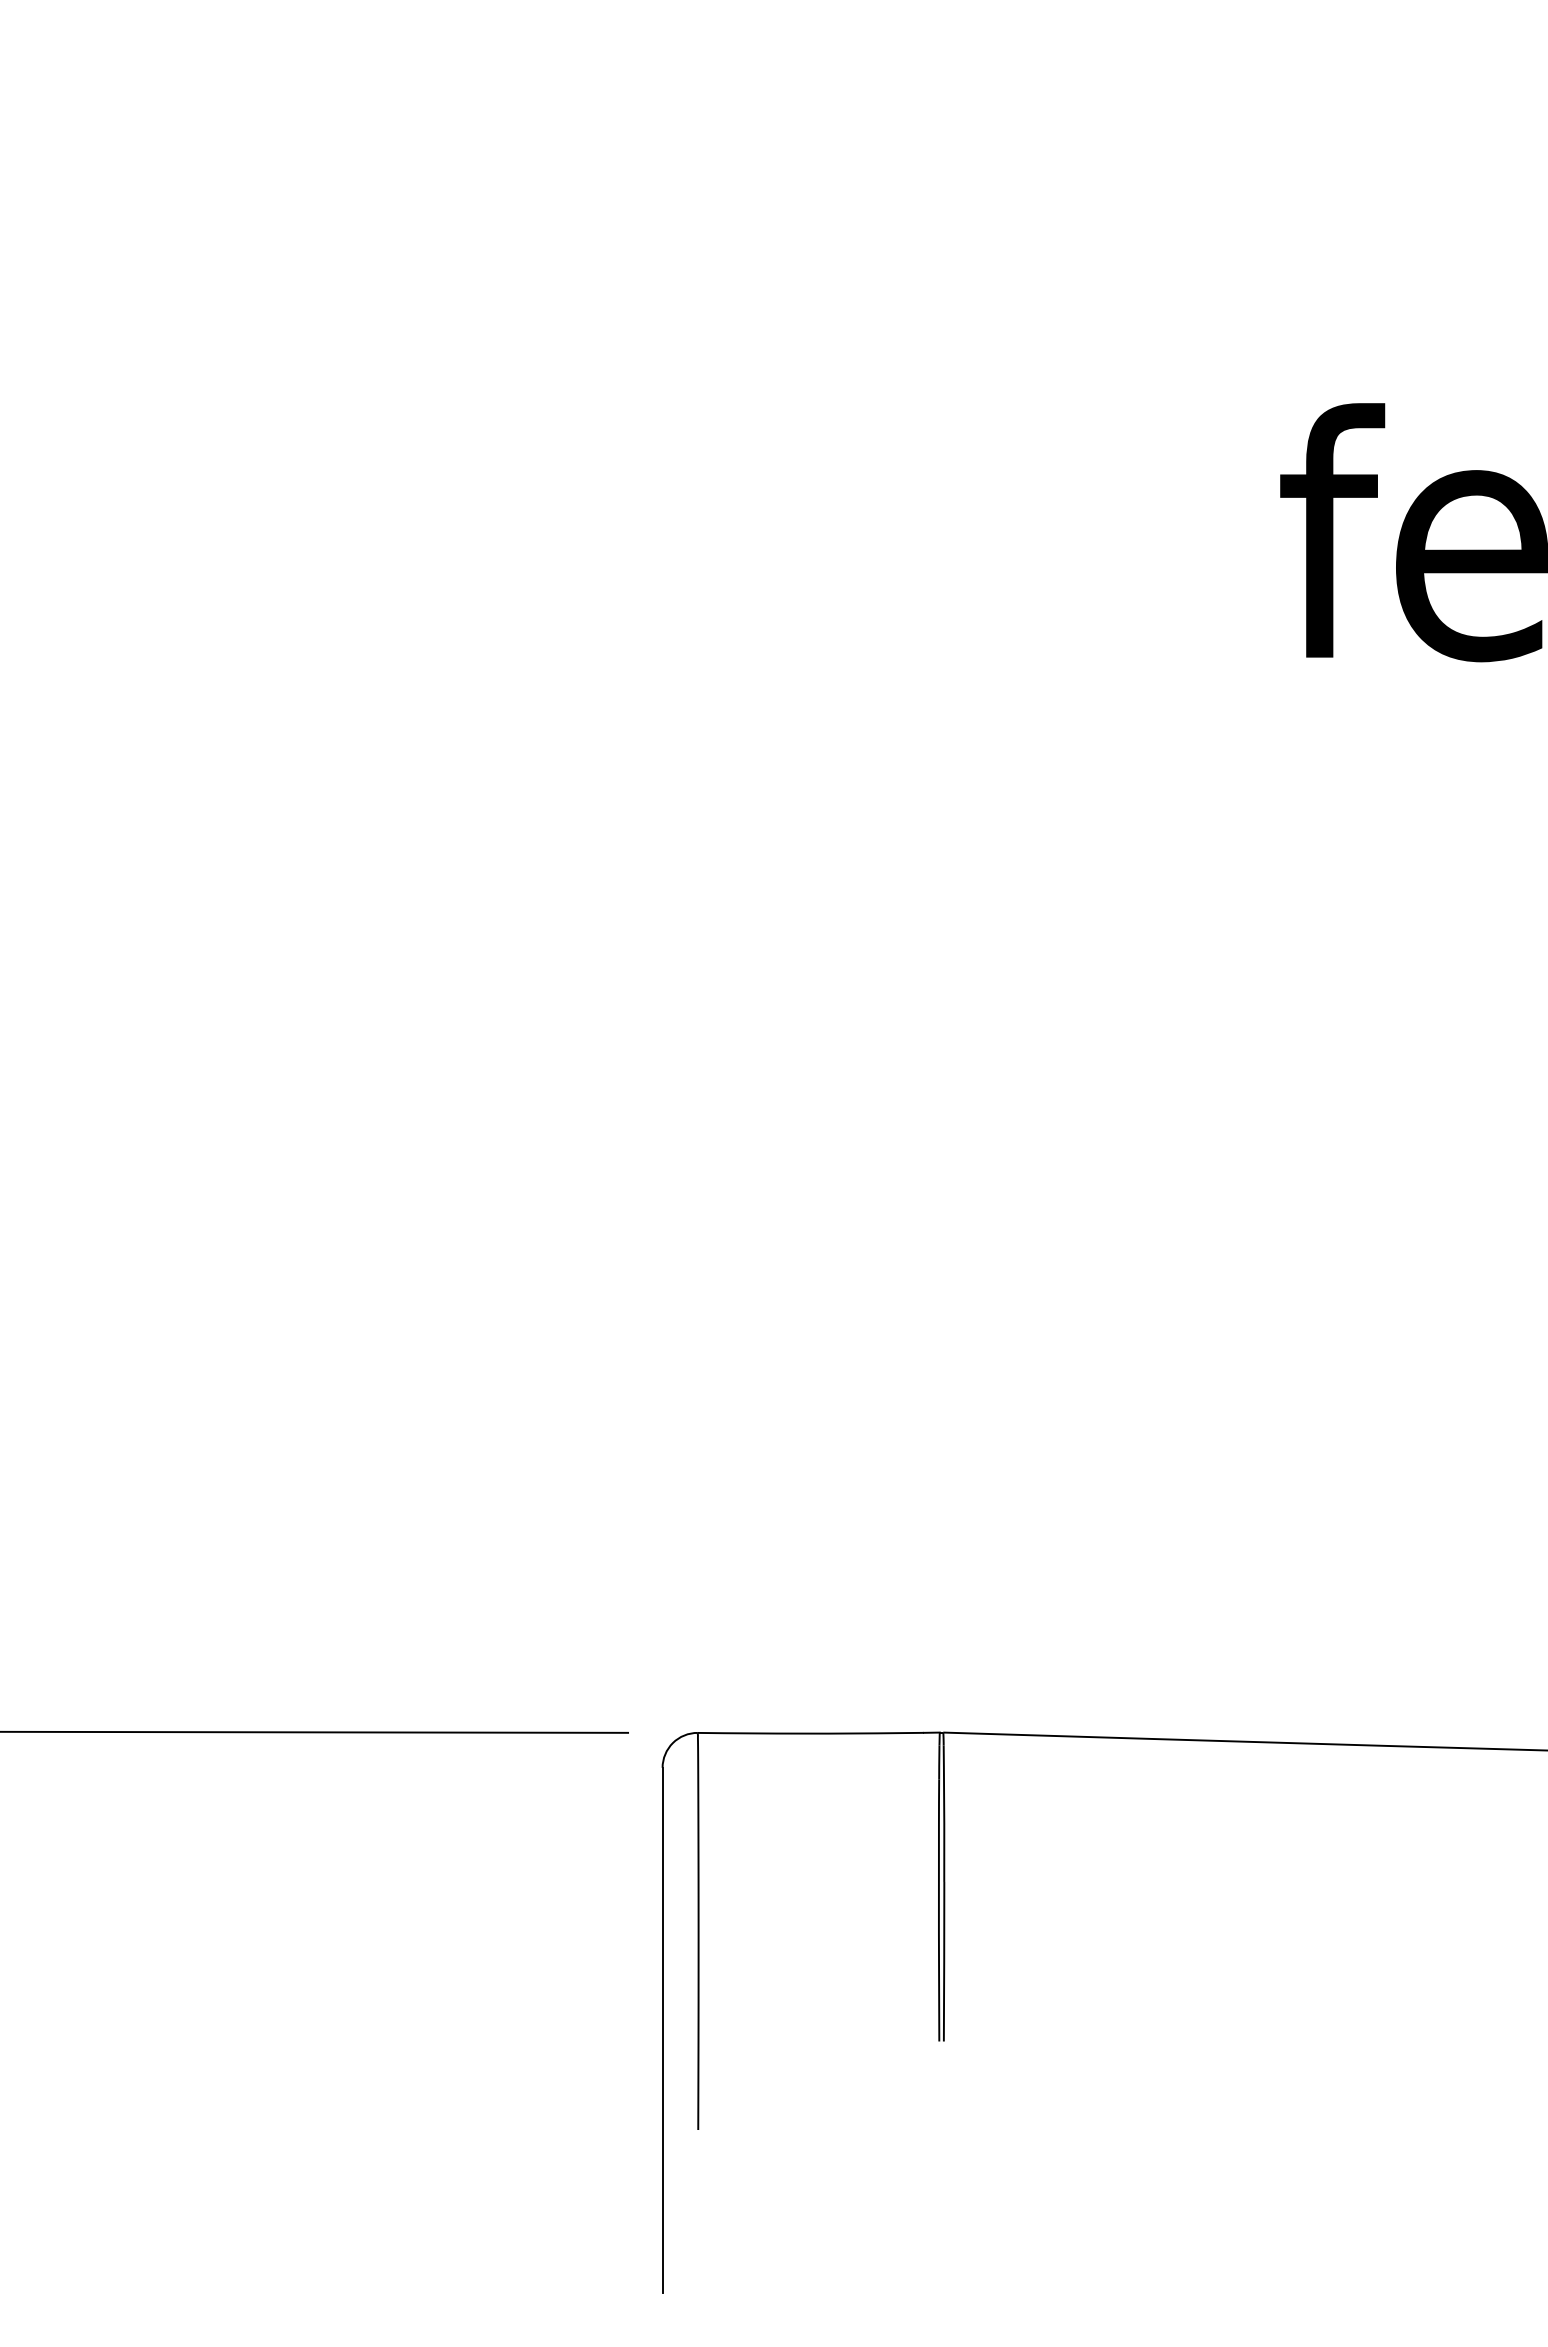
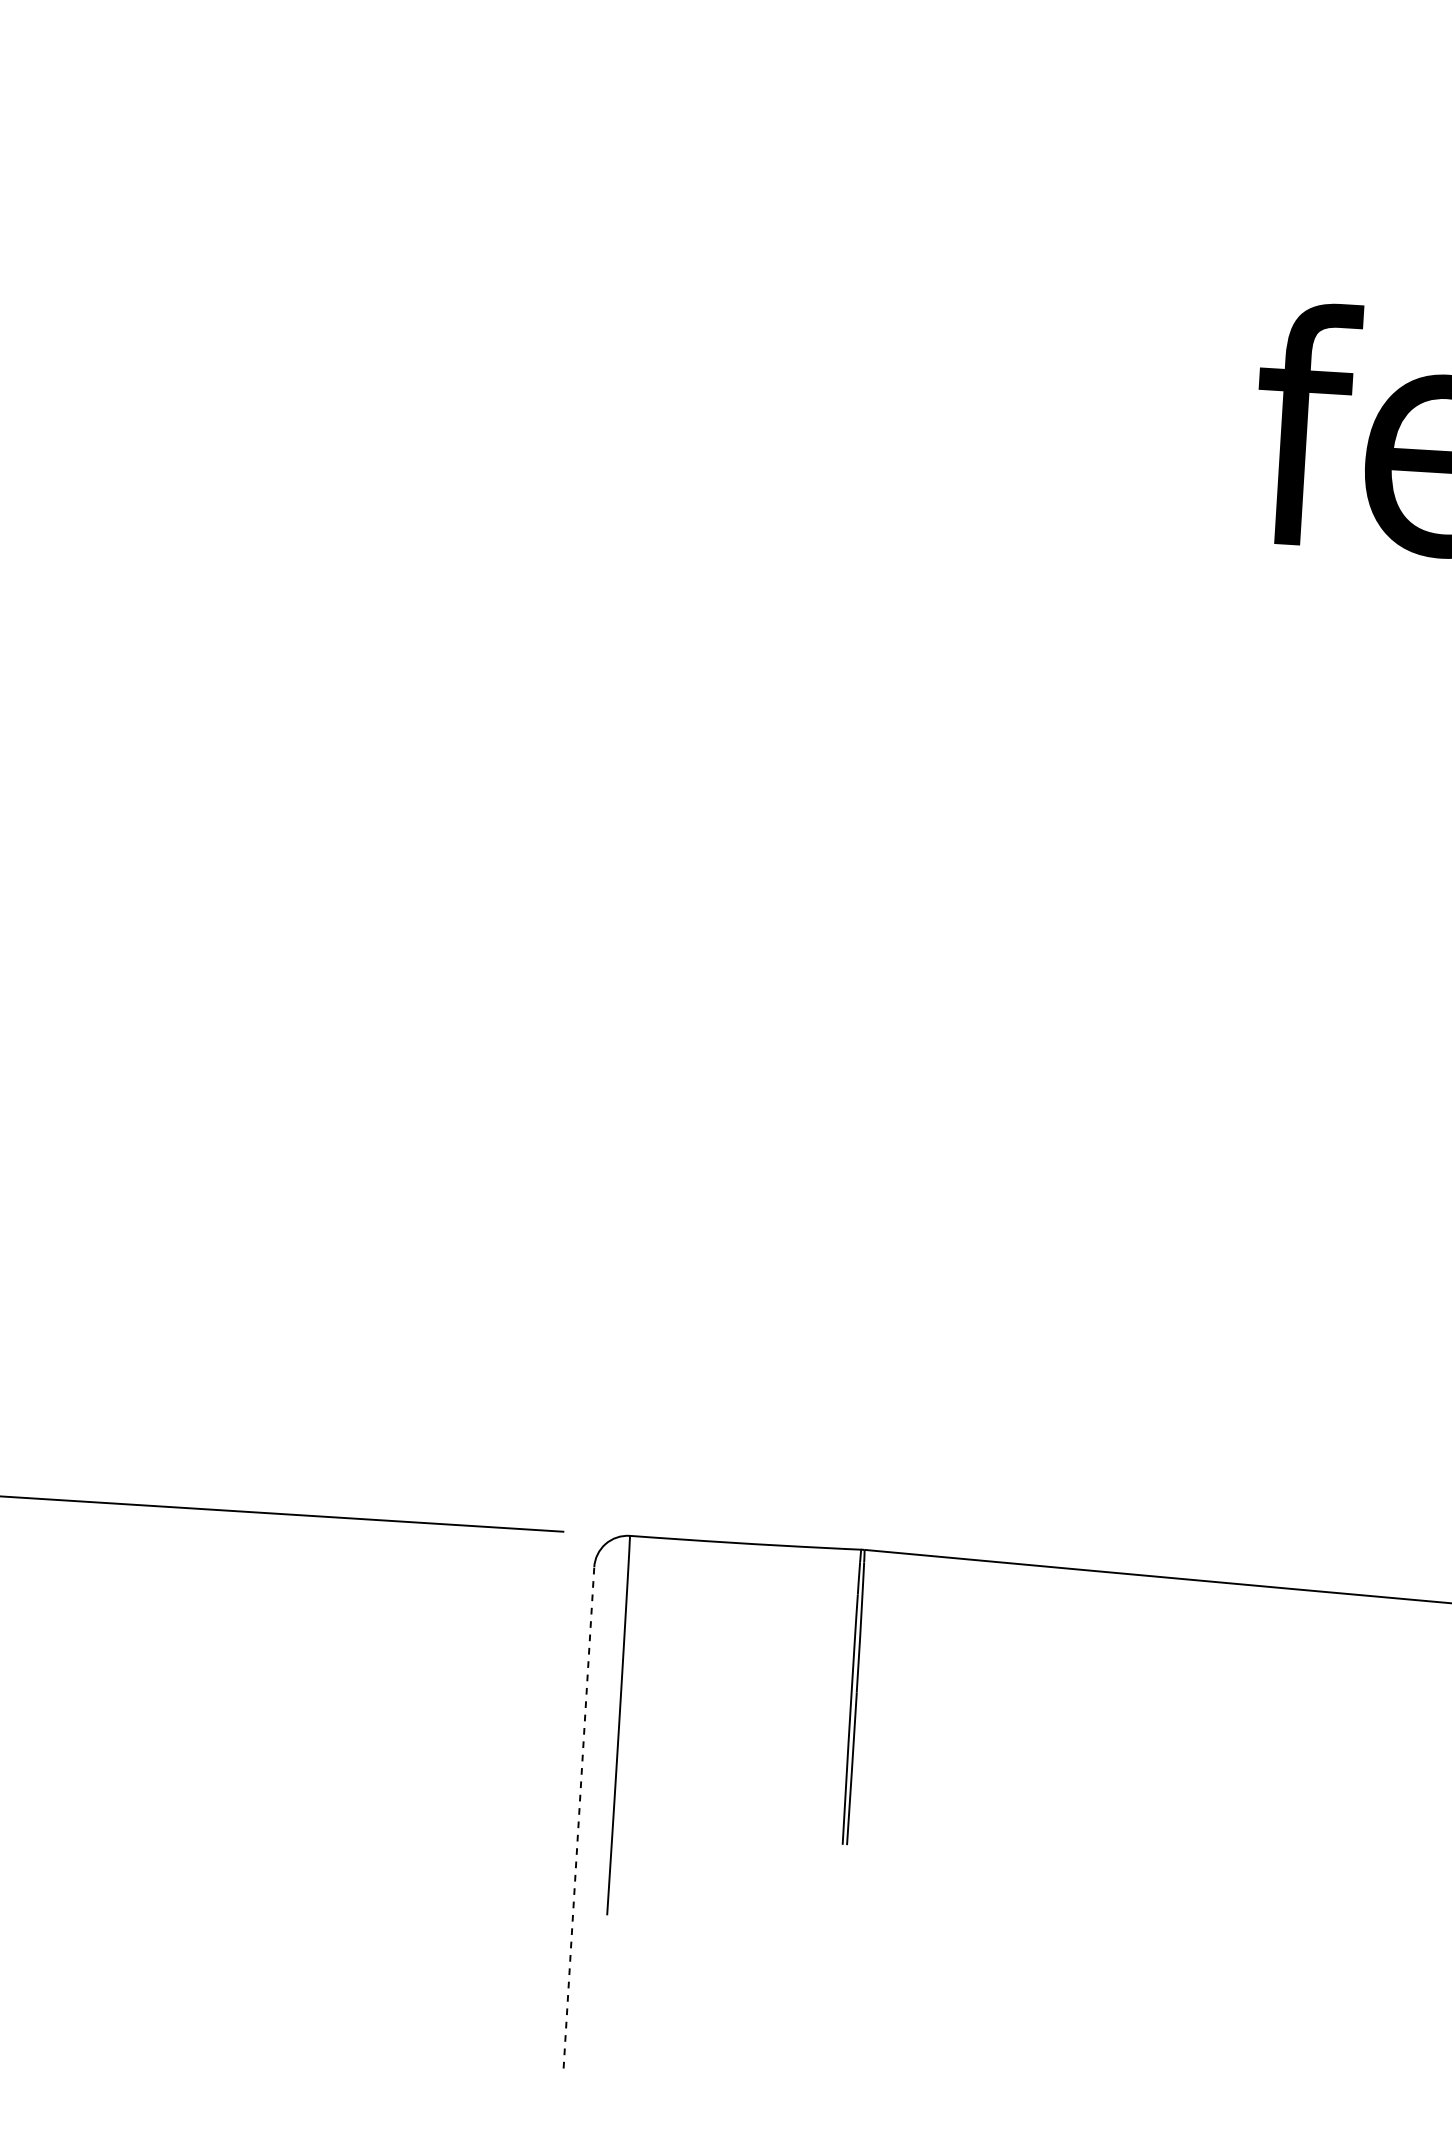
line: (662, 2029) -> (578, 1817), solid -> dashed

